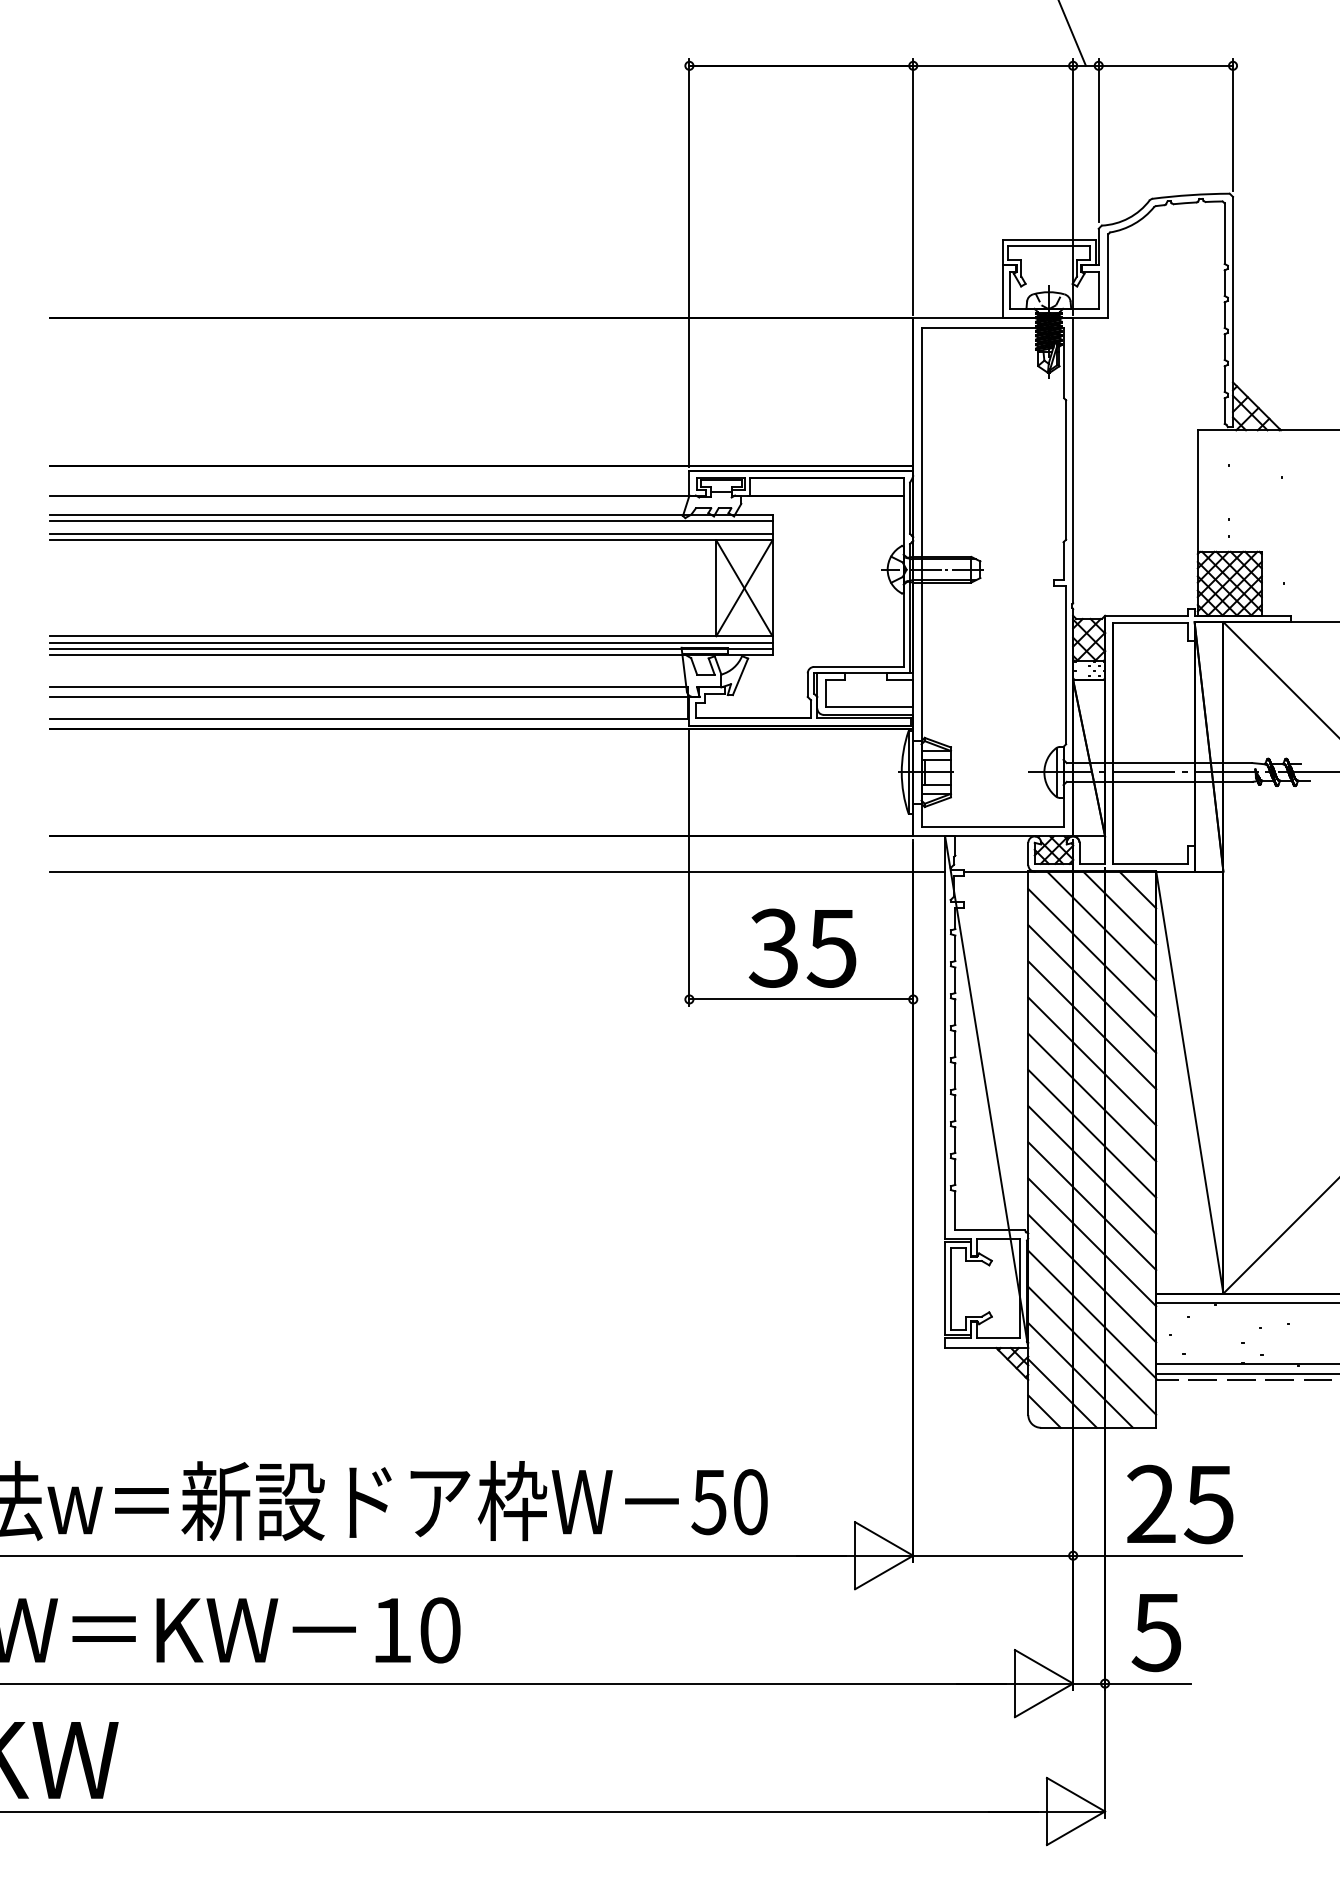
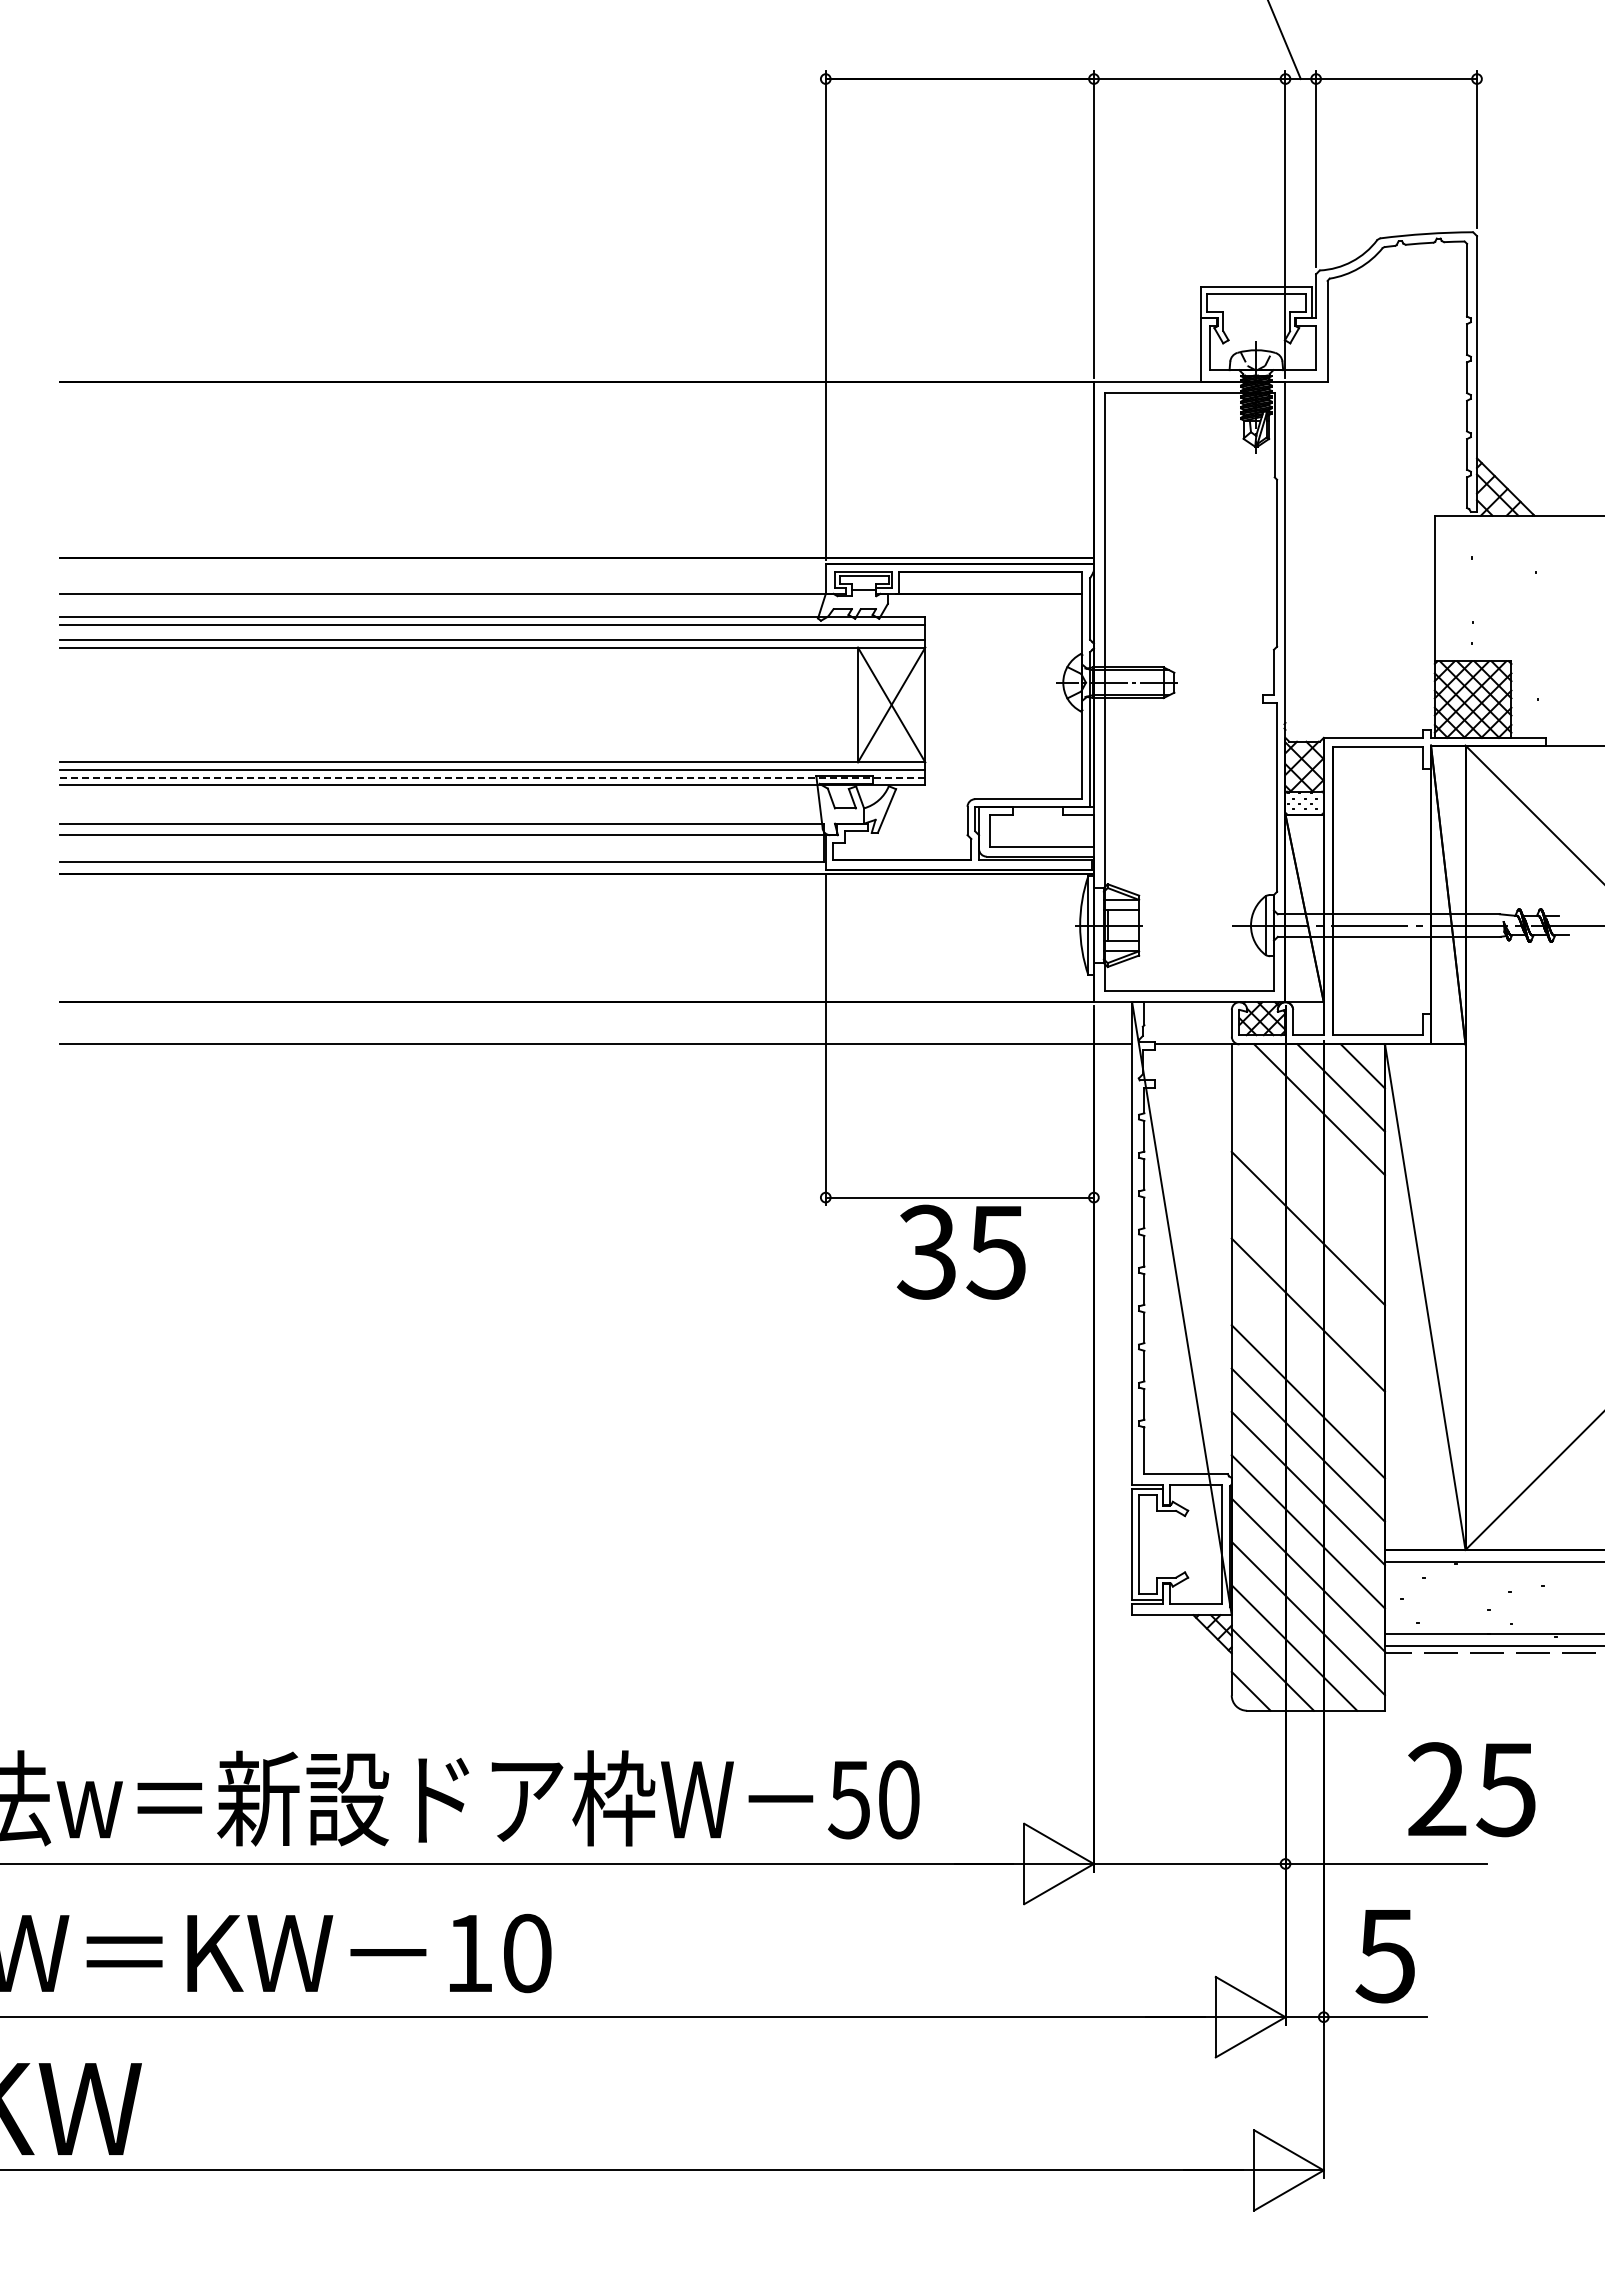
line: (411, 648) -> (492, 777), solid -> dashed
text: (802, 947) -> (961, 1251), moved
line: (1091, 952) -> (1307, 1141), removed
line: (1091, 988) -> (1307, 1184), removed
line: (1091, 1061) -> (1307, 1271), removed
line: (1091, 1133) -> (1307, 1358), removed
text: (1180, 1504) -> (1471, 1789), moved

